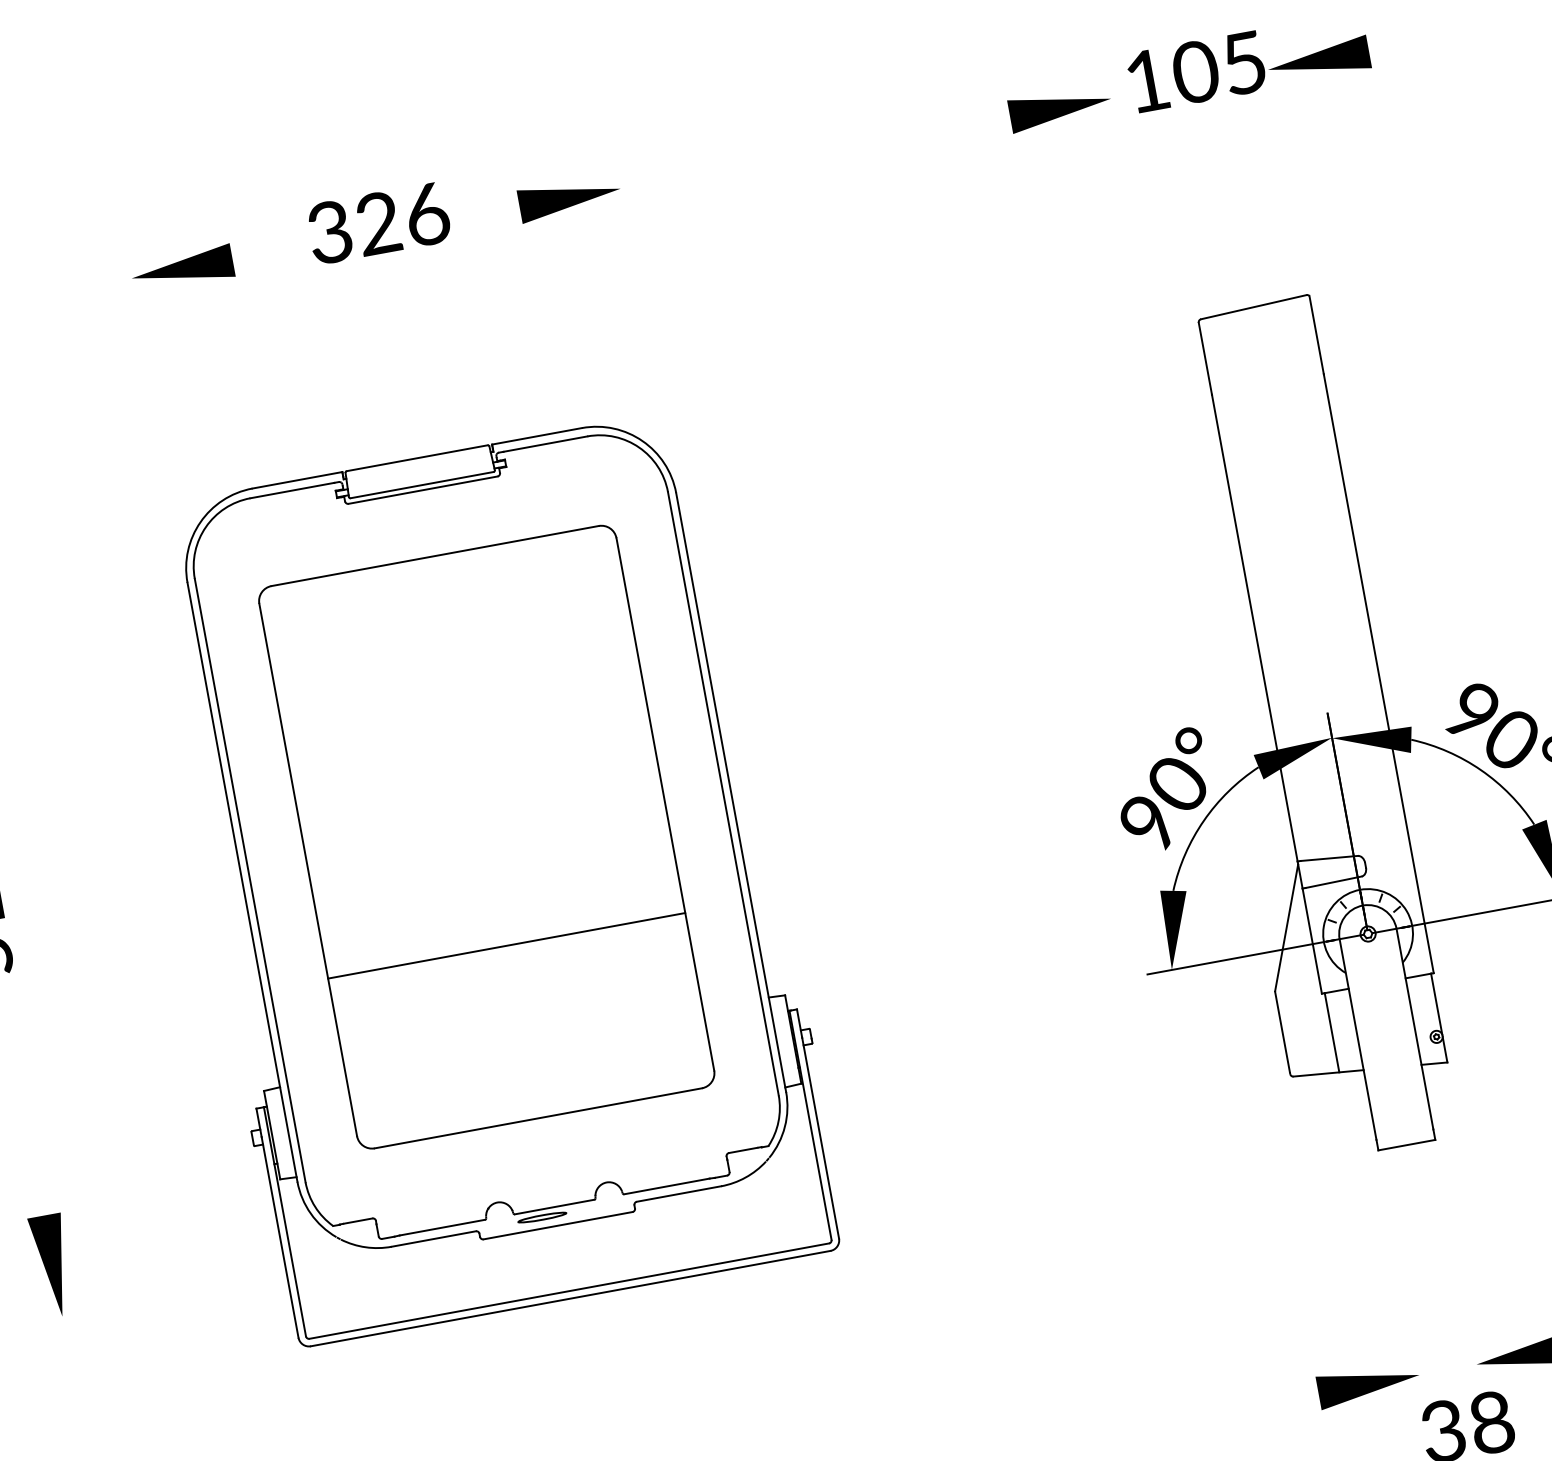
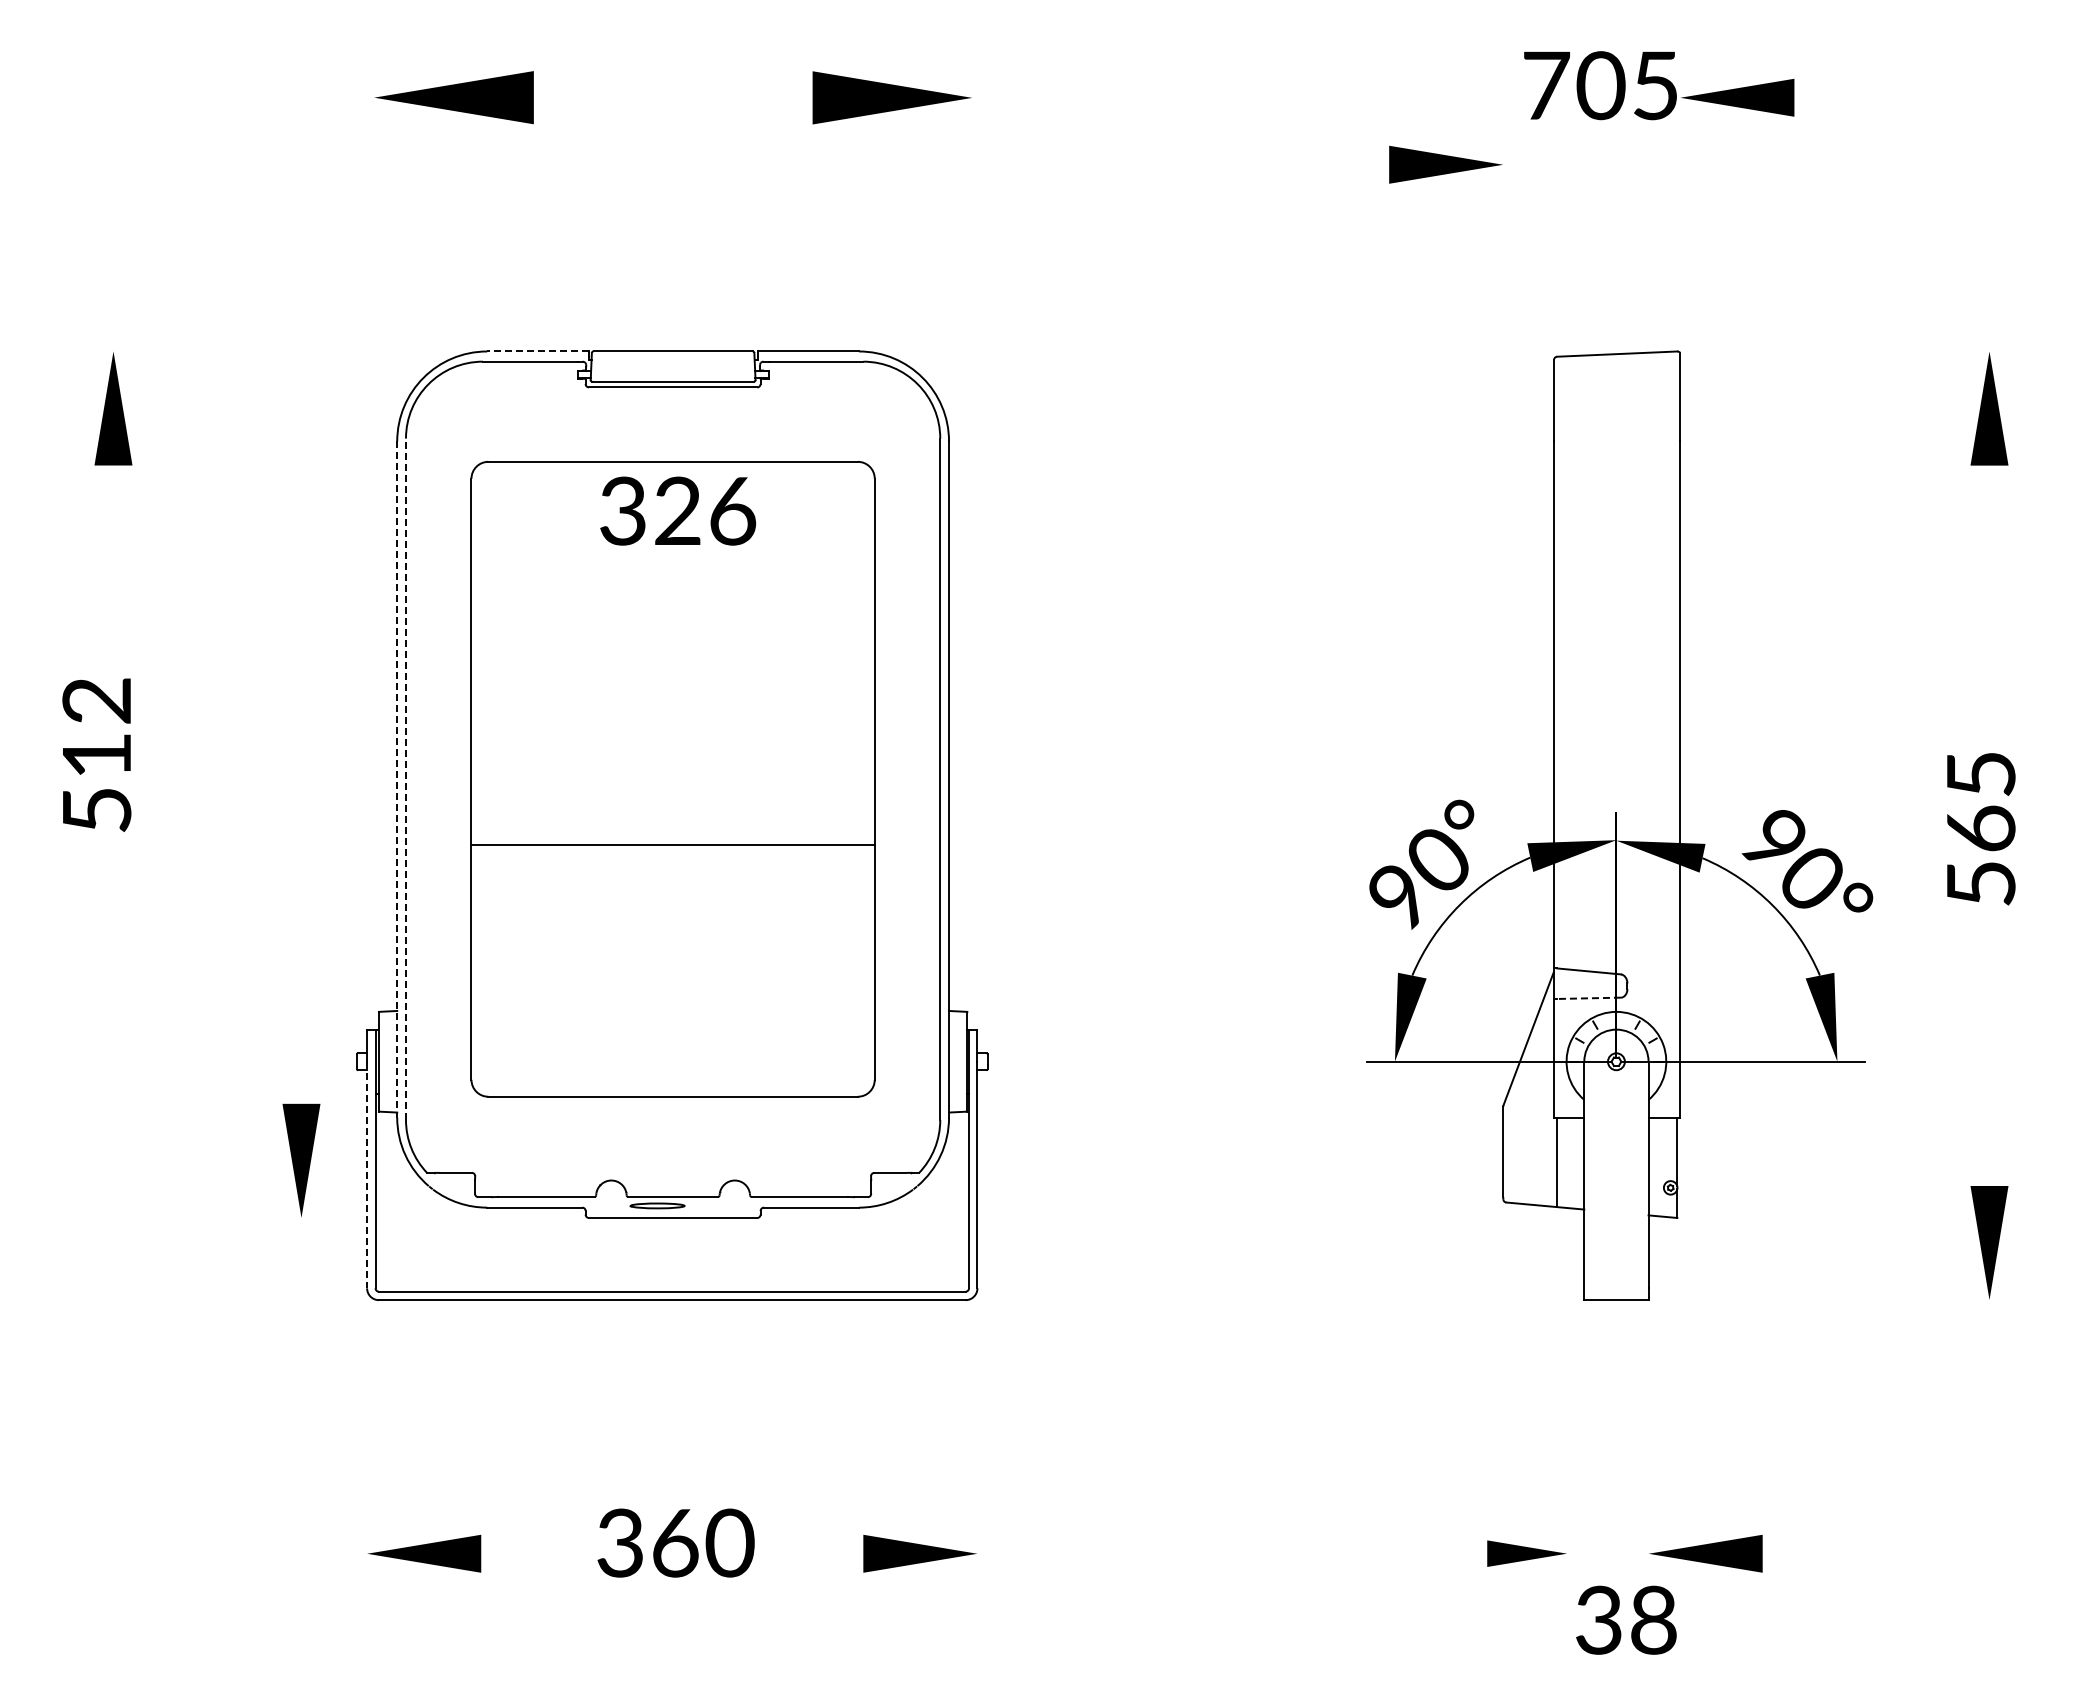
text: (1147, 80) -> (1546, 85), 105 -> 705
part: (1059, 107) -> (1445, 164), moved
part: (569, 197) -> (891, 97), size x1.4
text: (378, 222) -> (678, 510), moved
part: (182, 268) -> (454, 97), size x1.4
line: (297, 480) -> (537, 351), solid -> dashed
line: (249, 880) -> (405, 779), solid -> dashed
line: (1333, 882) -> (1589, 998), solid -> dashed
line: (242, 883) -> (397, 780), solid -> dashed
line: (506, 945) -> (672, 844), moved
line: (280, 1237) -> (367, 1175), solid -> dashed
part: (53, 1265) -> (301, 1160), moved
part: (1368, 1384) -> (1526, 1553), size x0.7

